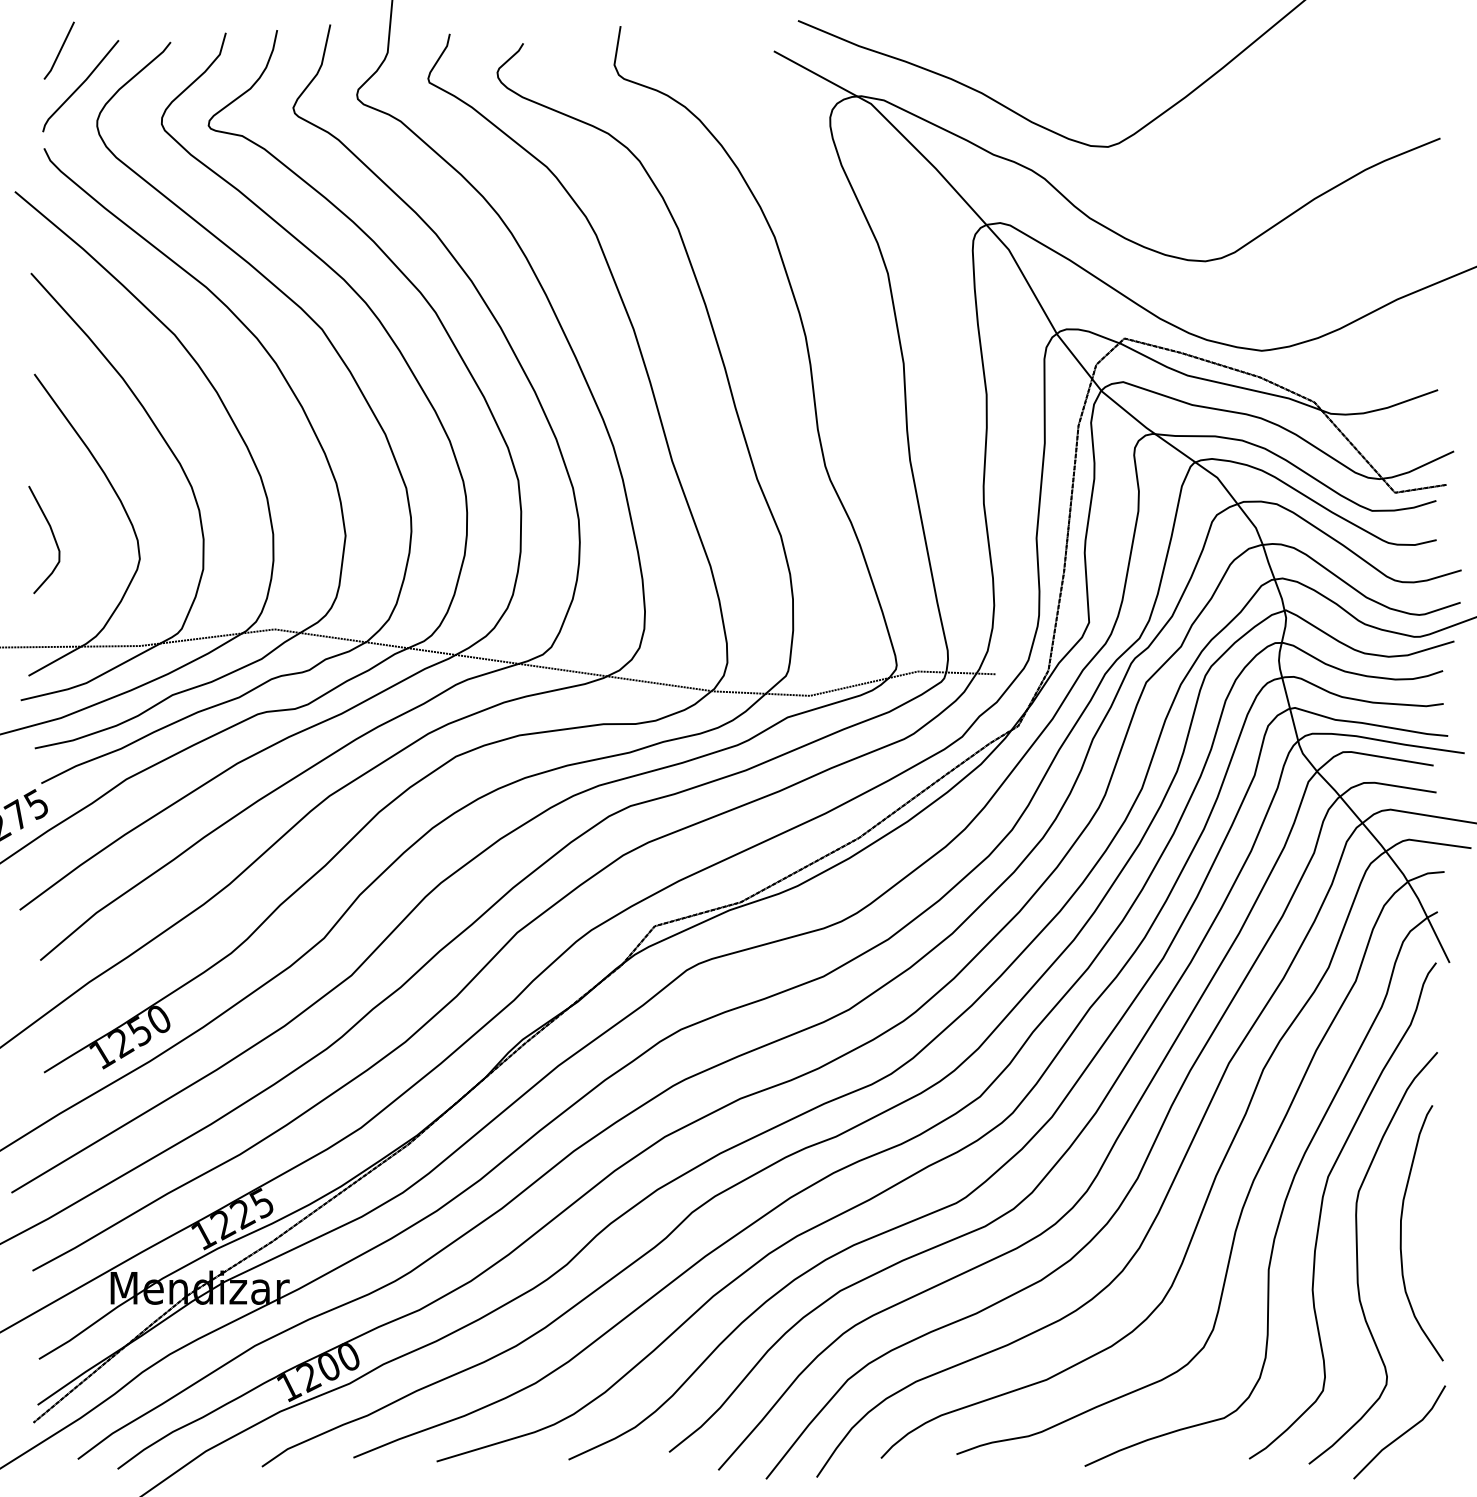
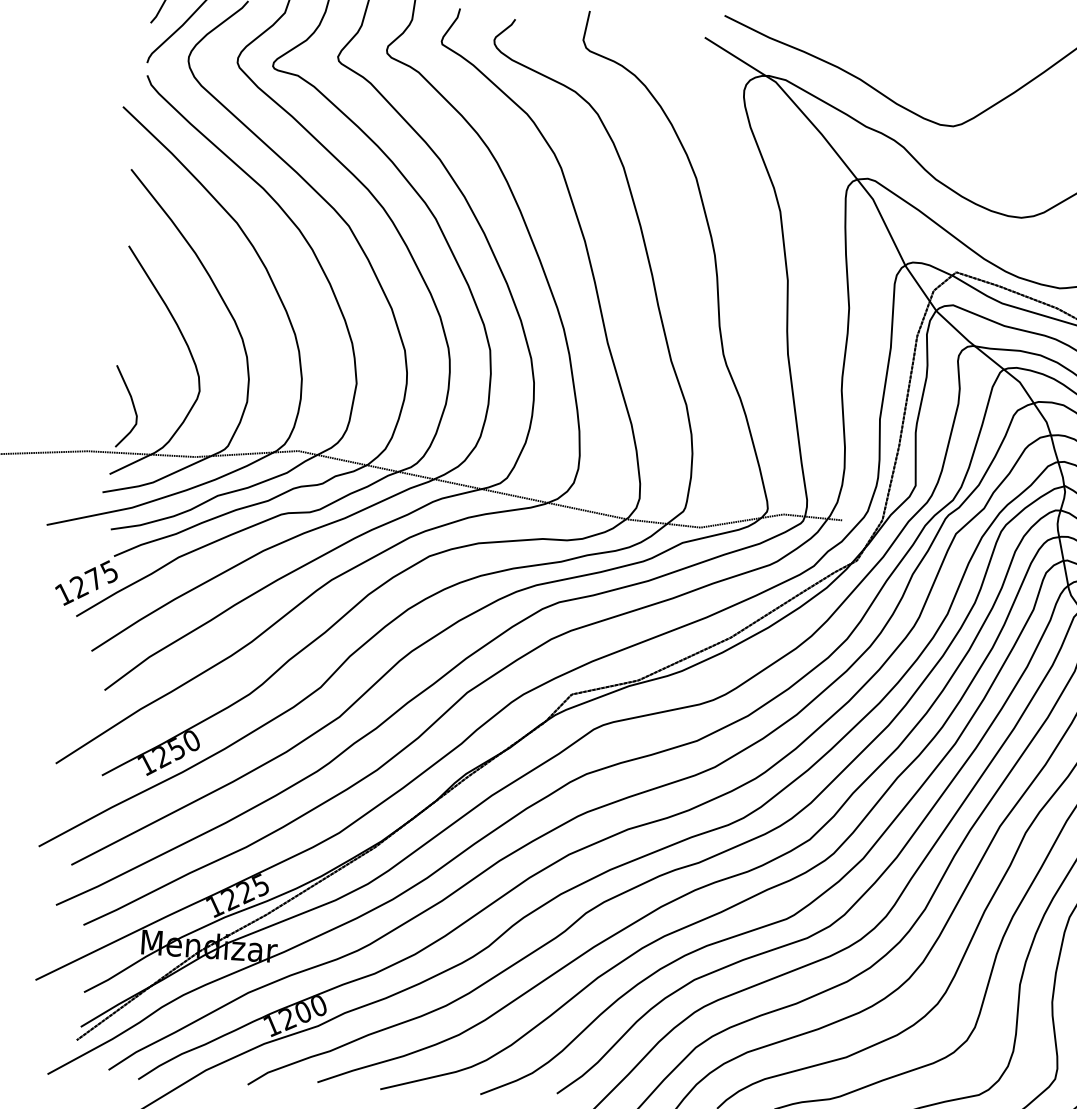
curve: (52, 535) -> (132, 403), moved

